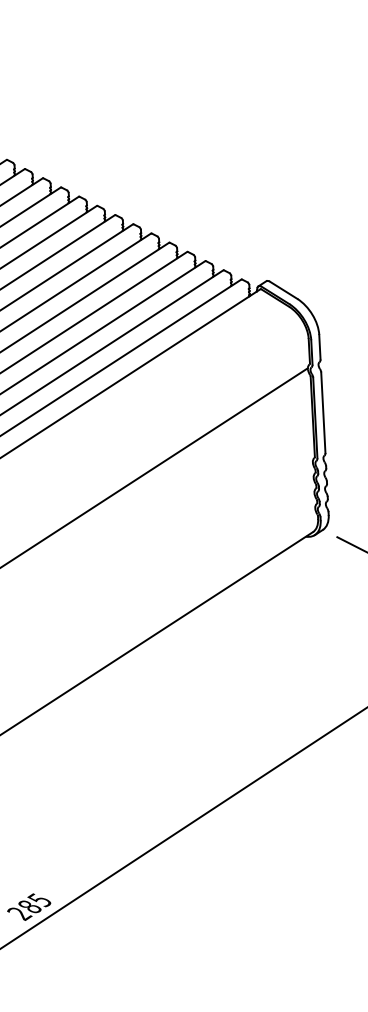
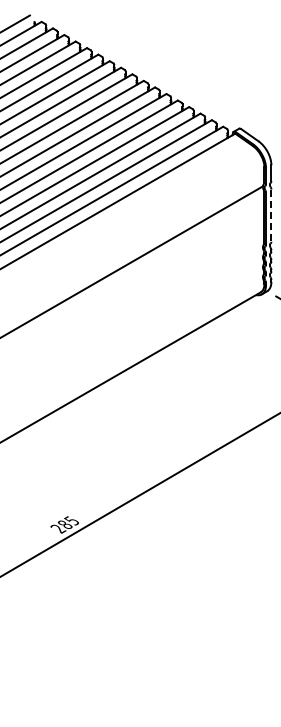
line: (323, 414) -> (271, 216), solid -> dashed

